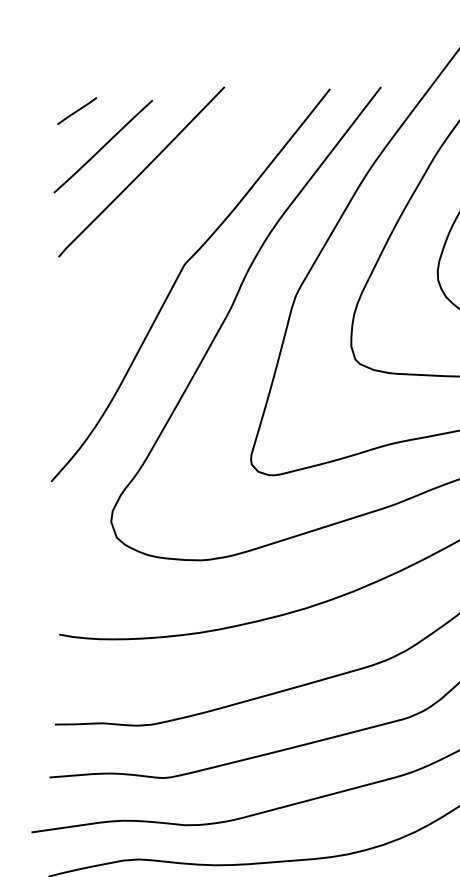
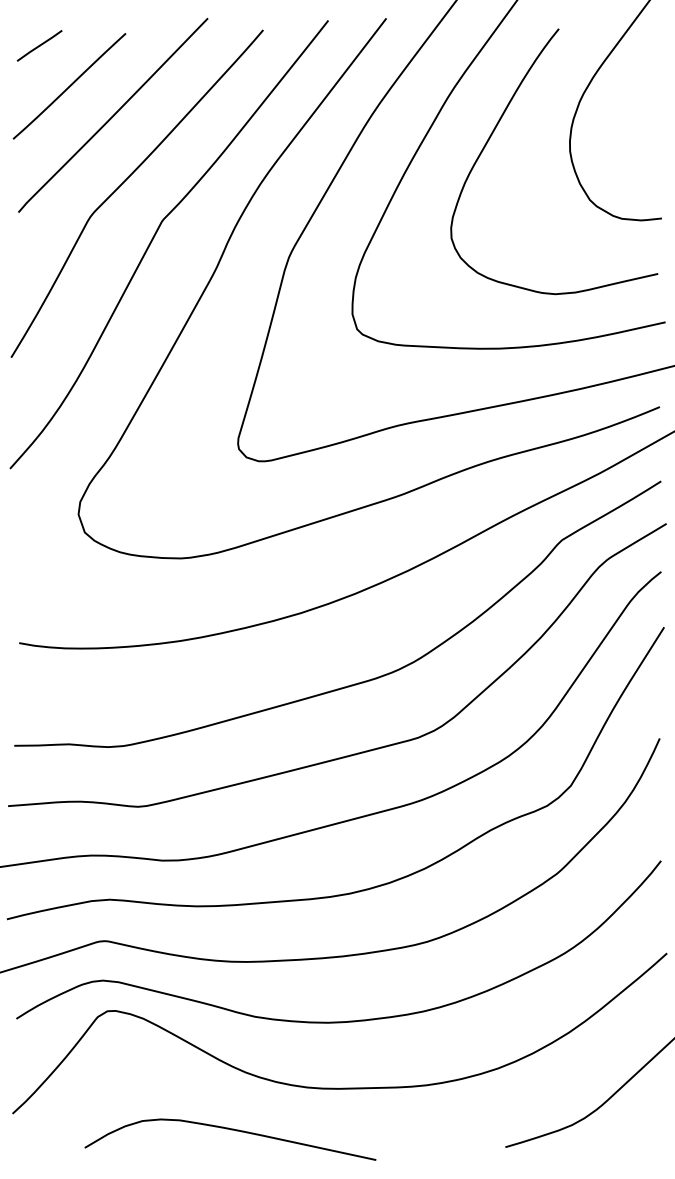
curve: (152, 230) -> (125, 181), added

